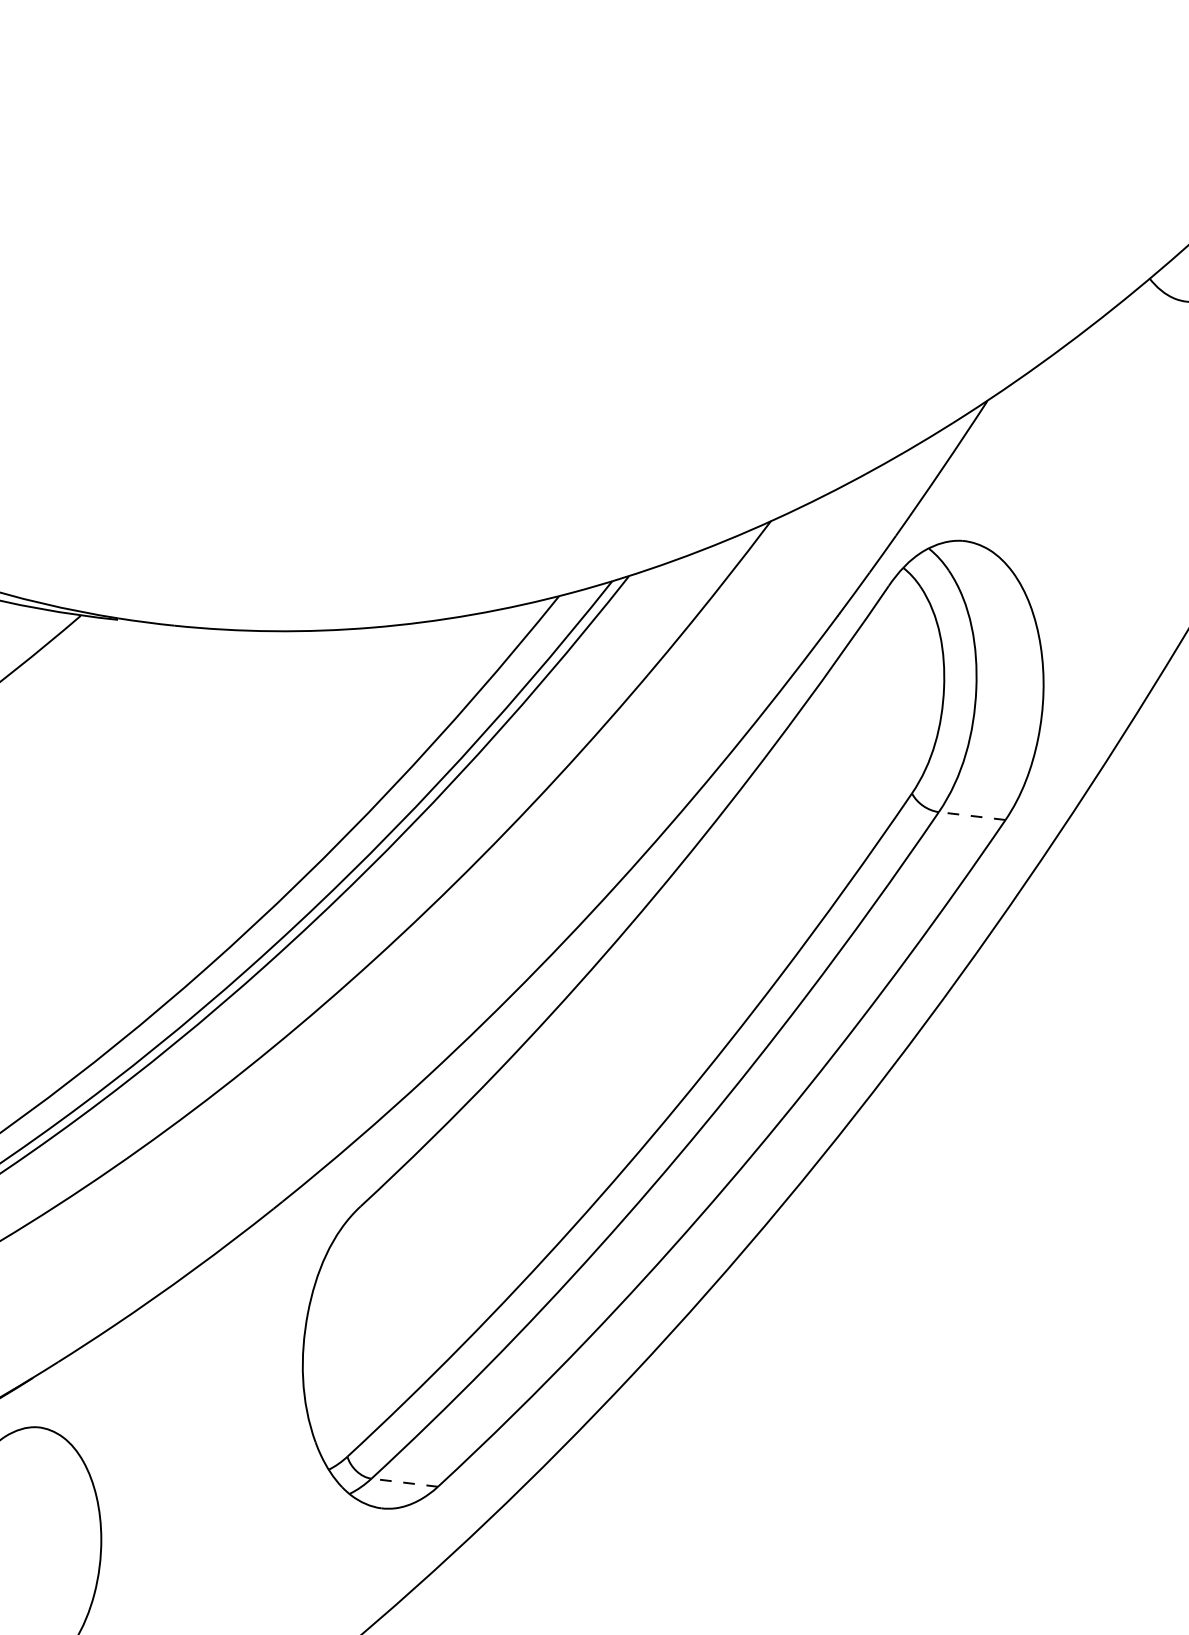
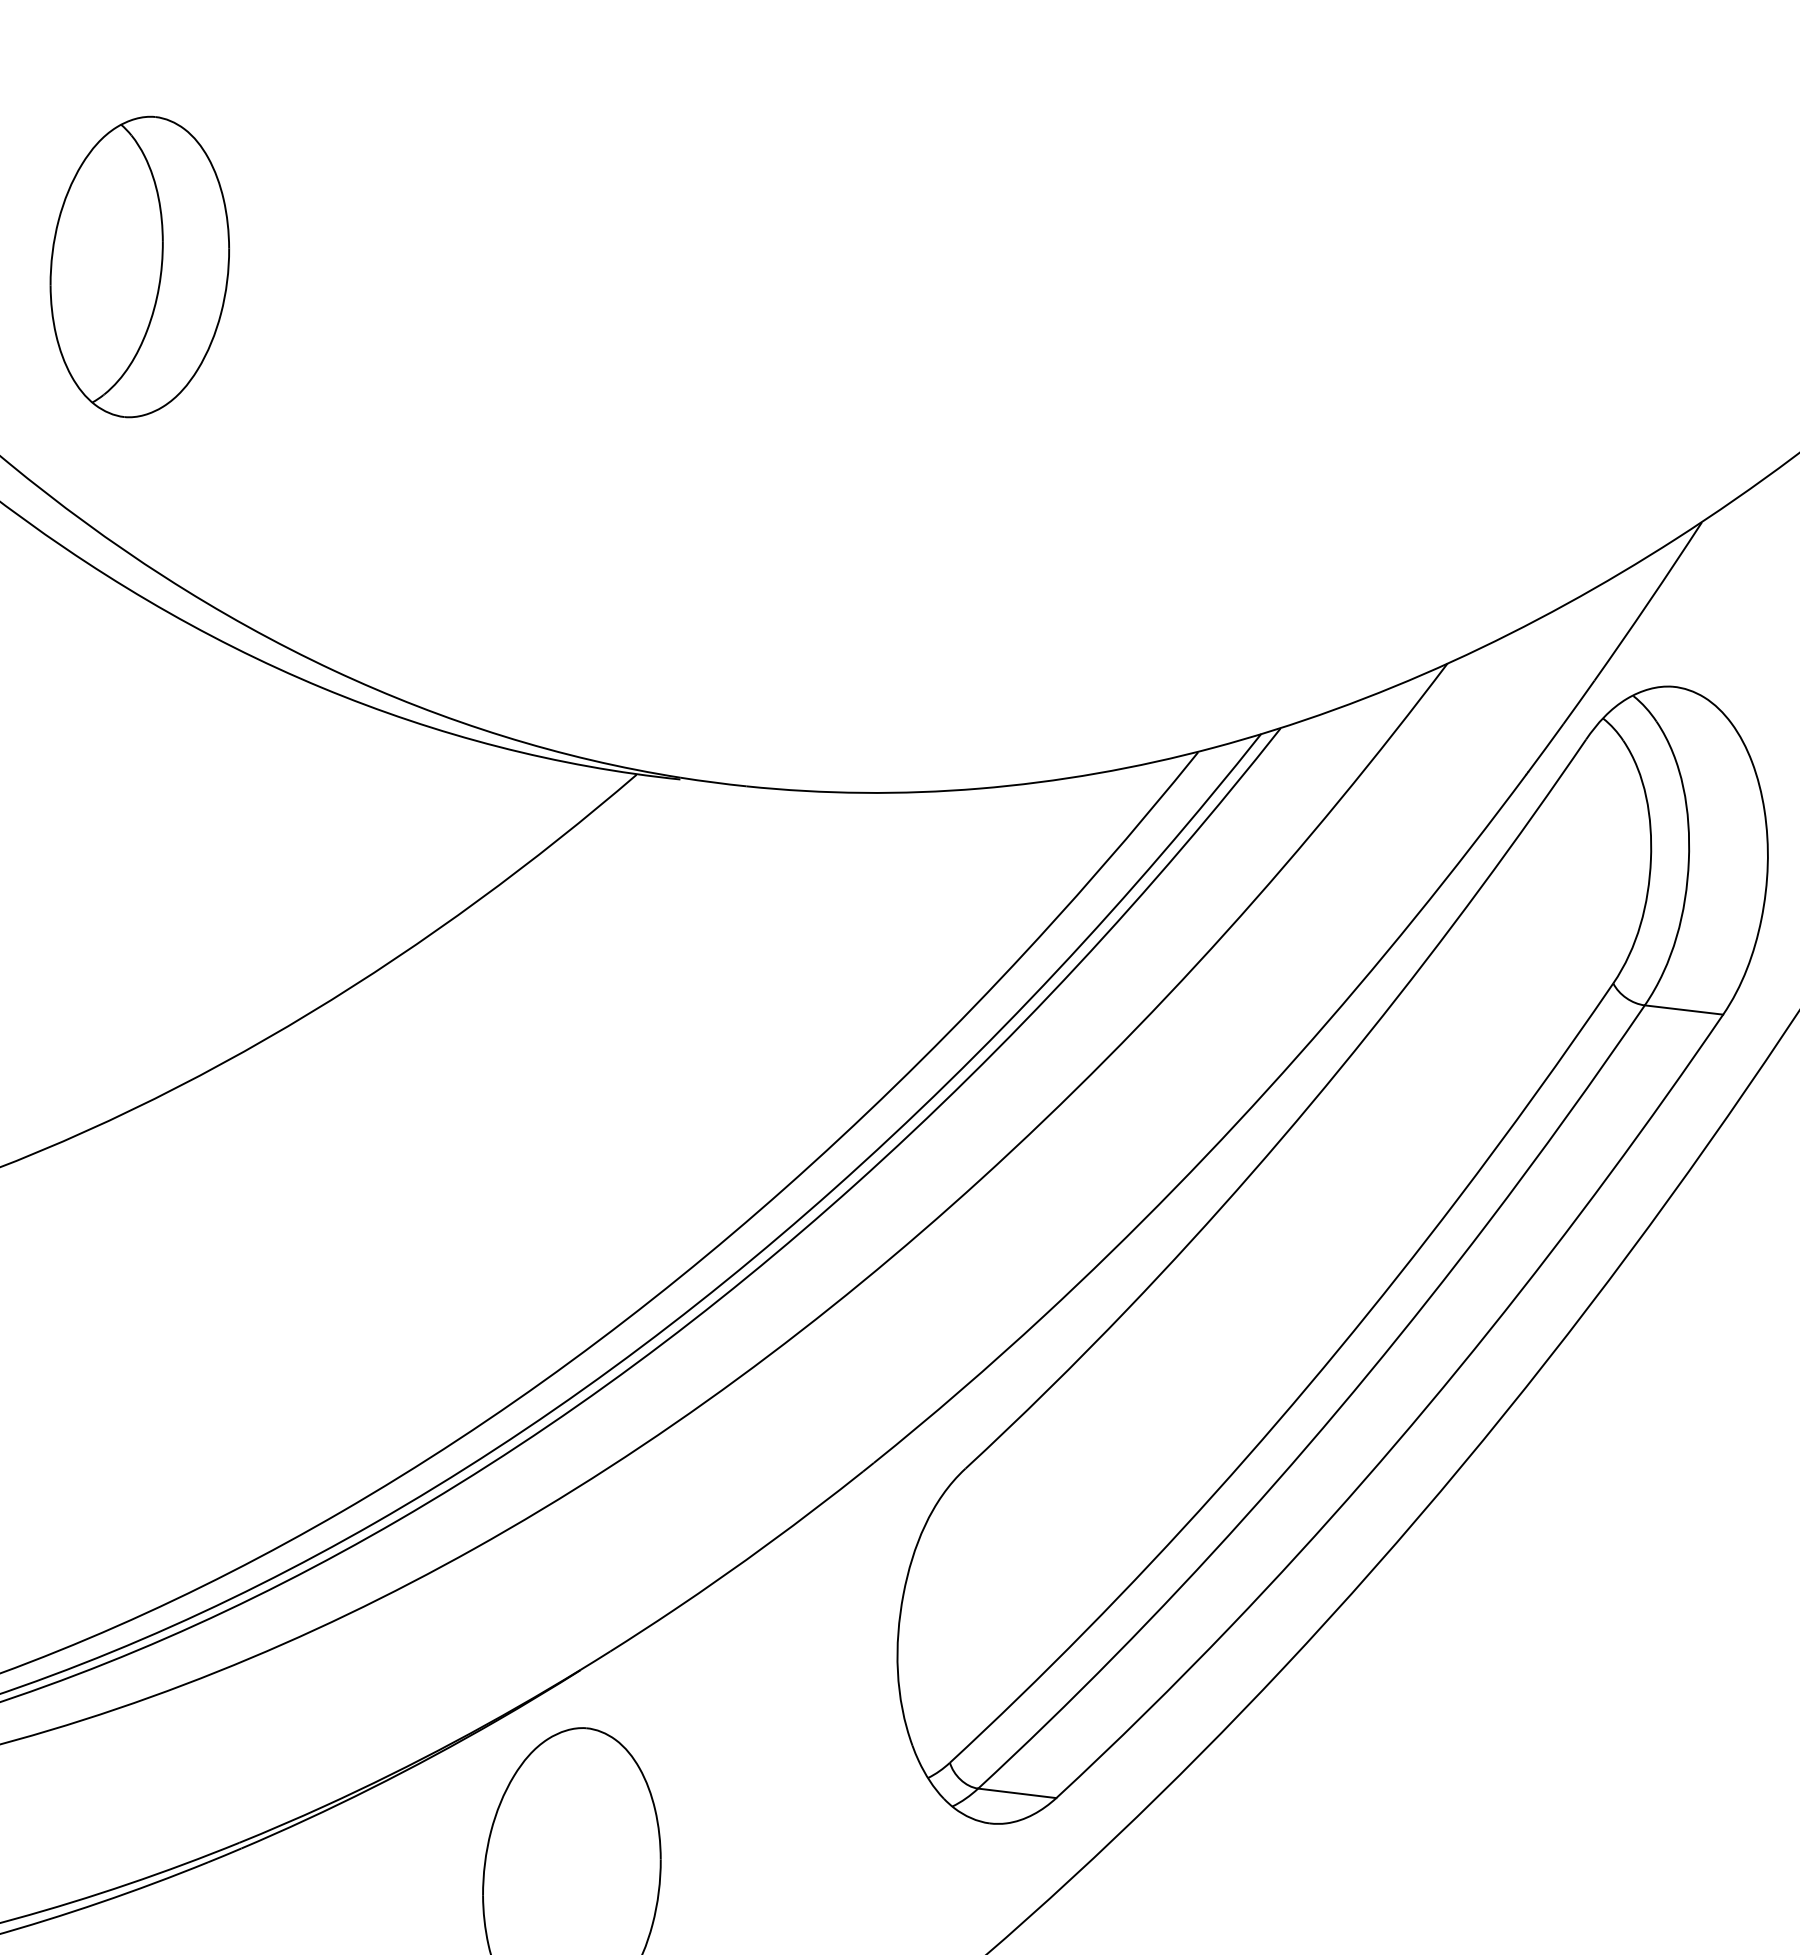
line: (971, 815) -> (1683, 1009), dashed -> solid
line: (404, 1482) -> (1016, 1793), dashed -> solid

